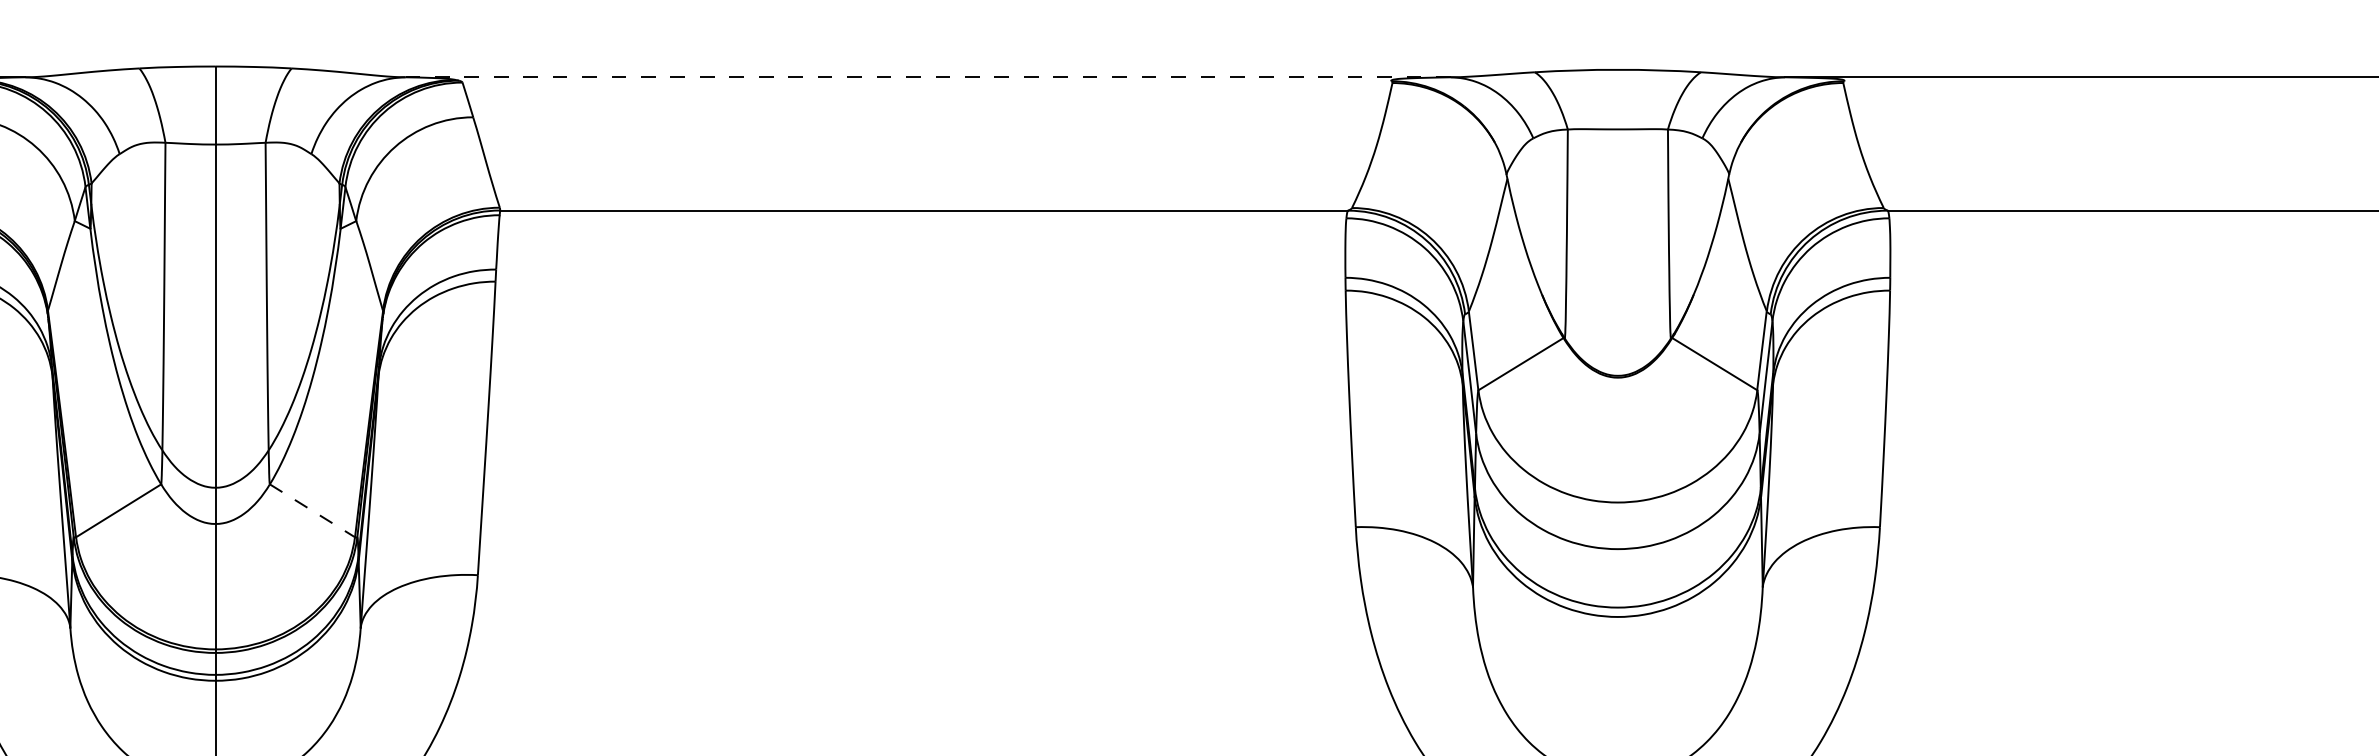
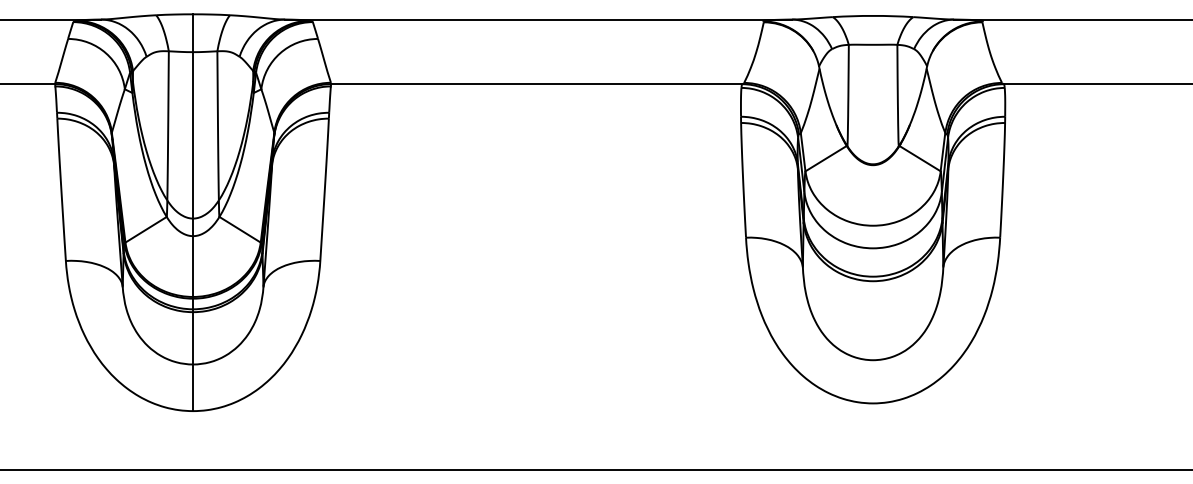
line: (927, 77) -> (538, 19), dashed -> solid
line: (313, 512) -> (240, 230), dashed -> solid

